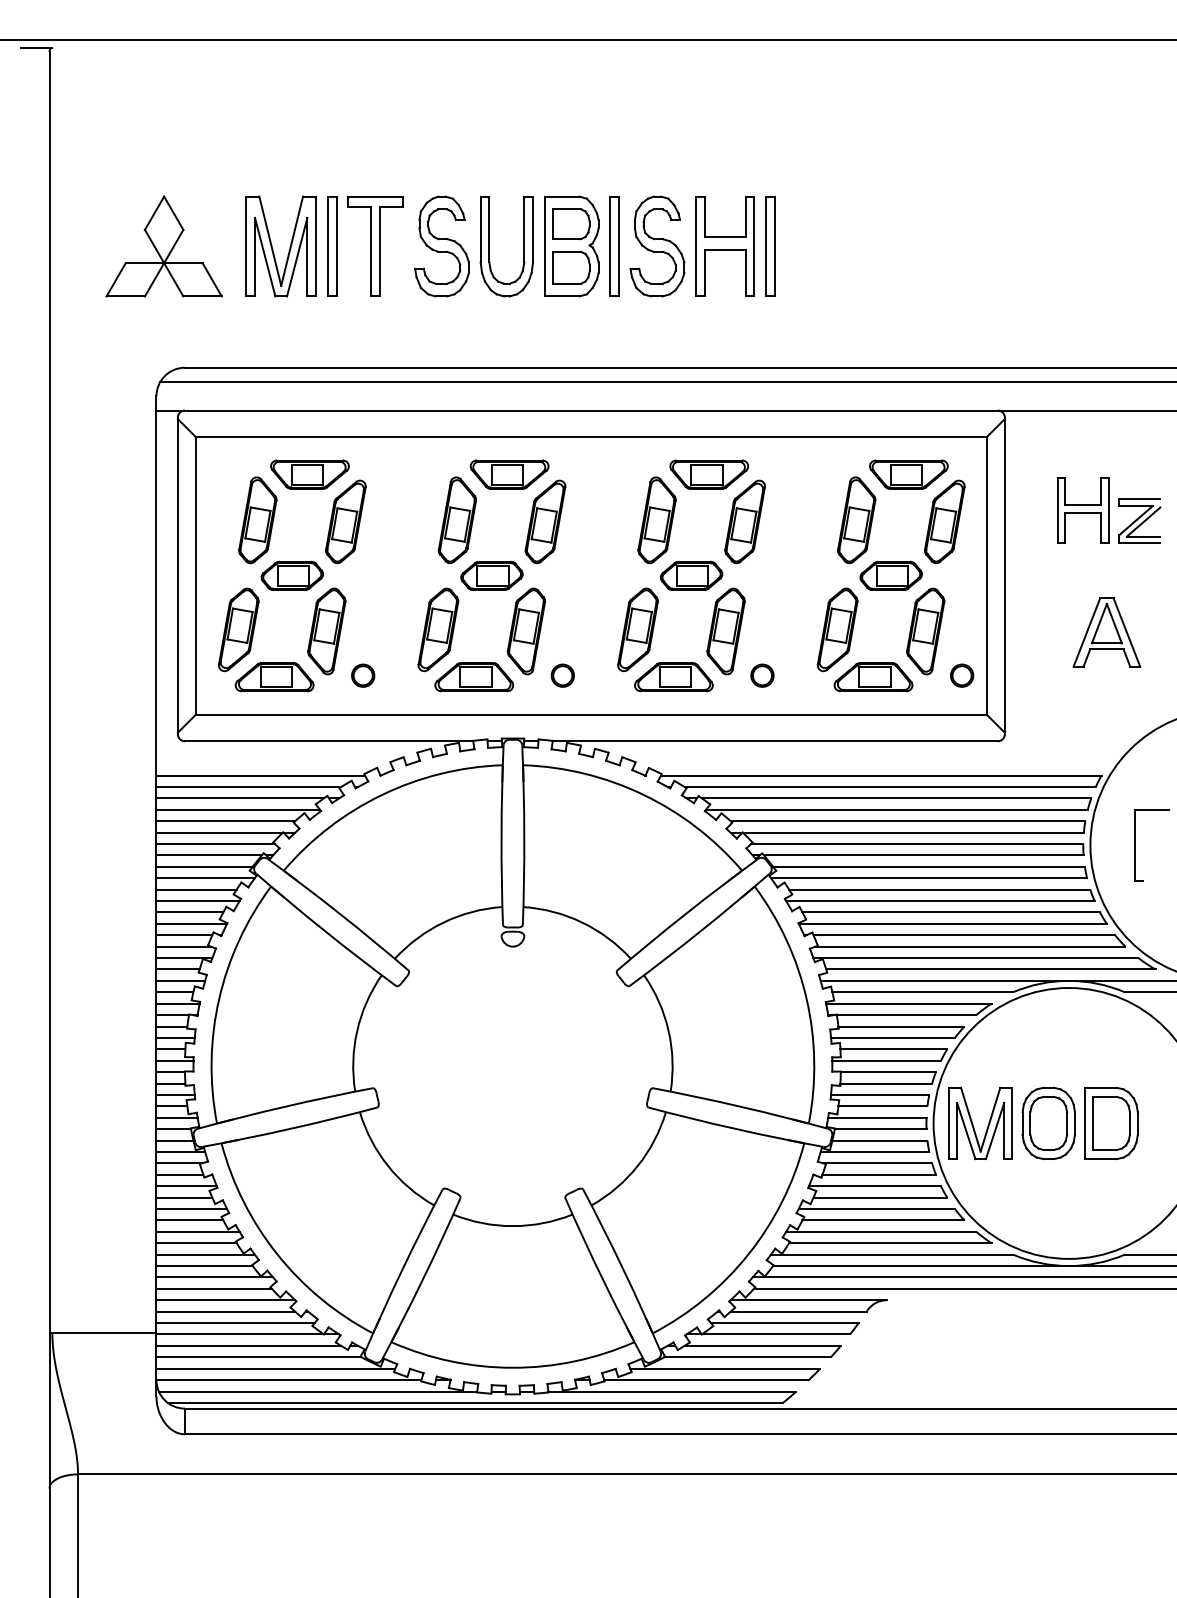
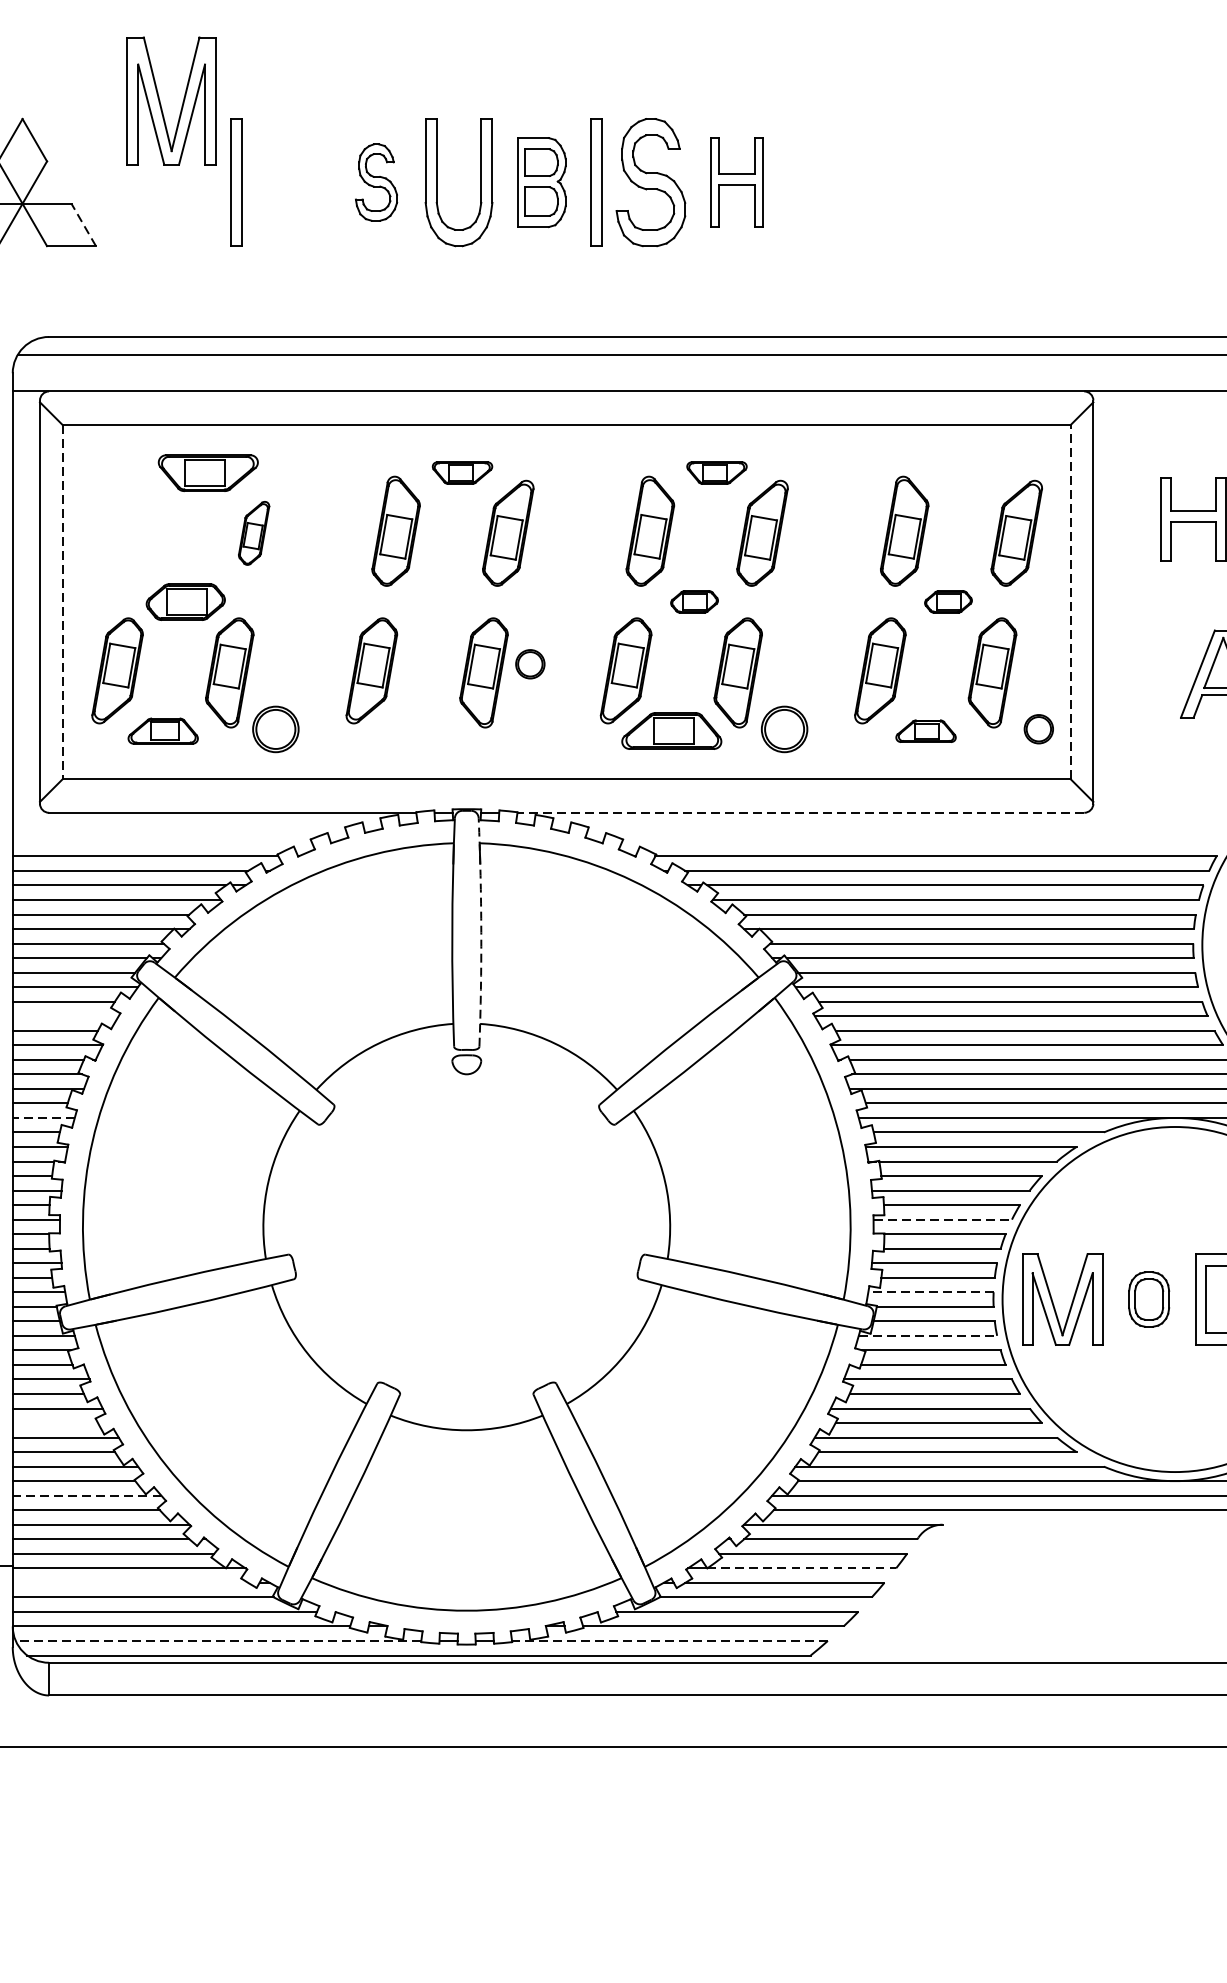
part: (375, 246) -> (291, 182), removed
part: (441, 246) -> (375, 182), size x0.6
part: (571, 246) -> (541, 182), size x0.7
part: (724, 246) -> (736, 182), size x0.7
part: (770, 246) -> (794, 182), removed
part: (273, 249) -> (161, 104), moved
line: (211, 279) -> (82, 224), solid -> dashed
part: (509, 474) -> (462, 472), size x0.6
part: (709, 474) -> (717, 472), size x0.6
part: (908, 474) -> (970, 472), removed
part: (257, 520) -> (141, 531), removed
part: (345, 521) -> (253, 532), size x0.6
line: (195, 575) -> (62, 601), solid -> dashed
part: (491, 575) -> (439, 601), removed
part: (691, 575) -> (694, 601), size x0.6
part: (890, 575) -> (947, 601), size x0.6
line: (986, 575) -> (1069, 601), solid -> dashed
part: (363, 675) -> (276, 728), size x1.6
part: (562, 675) -> (529, 664), moved
part: (762, 675) -> (784, 728), size x1.6
part: (274, 677) -> (163, 731), size x0.7
part: (474, 677) -> (417, 731), removed
part: (873, 677) -> (926, 731), size x0.6
line: (774, 741) -> (799, 813), solid -> dashed
arc: (524, 835) -> (481, 932), solid -> dashed
line: (197, 901) -> (65, 1016), removed
line: (180, 980) -> (43, 1117), solid -> dashed
line: (887, 1060) -> (943, 1219), solid -> dashed
line: (876, 1117) -> (929, 1291), solid -> dashed
part: (1048, 1123) -> (1148, 1299), size x0.6
line: (875, 1151) -> (928, 1335), solid -> dashed
line: (189, 1220) -> (54, 1423), removed
line: (214, 1277) -> (86, 1495), solid -> dashed
line: (776, 1334) -> (802, 1568), solid -> dashed
line: (248, 1345) -> (129, 1582), removed
line: (317, 1391) -> (217, 1640), solid -> dashed
line: (672, 1391) -> (670, 1640), solid -> dashed

